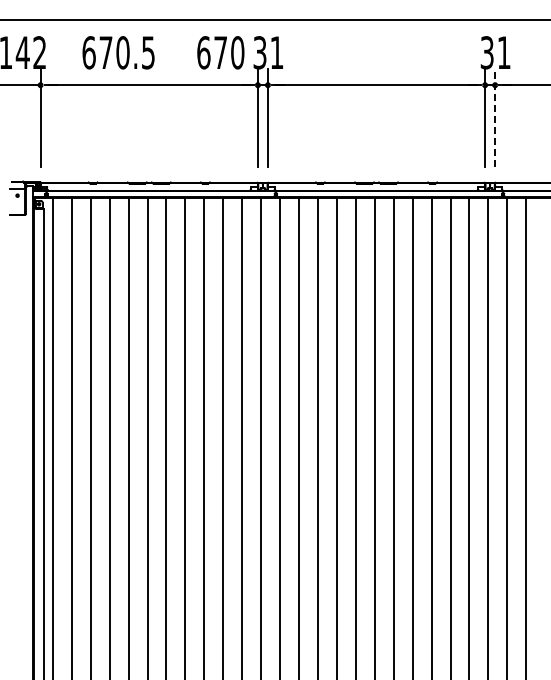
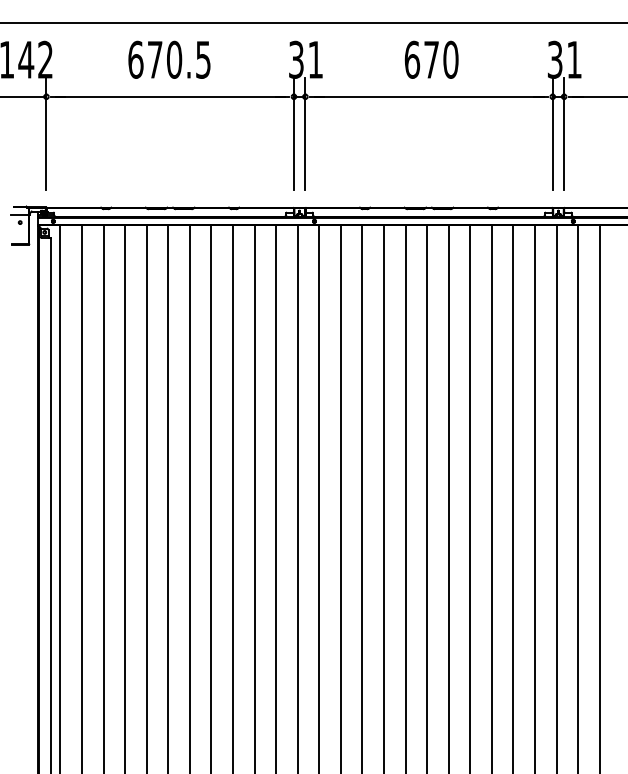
text: (118, 52) -> (169, 59), moved
text: (220, 52) -> (431, 59), moved
line: (495, 117) -> (564, 133), dashed -> solid

